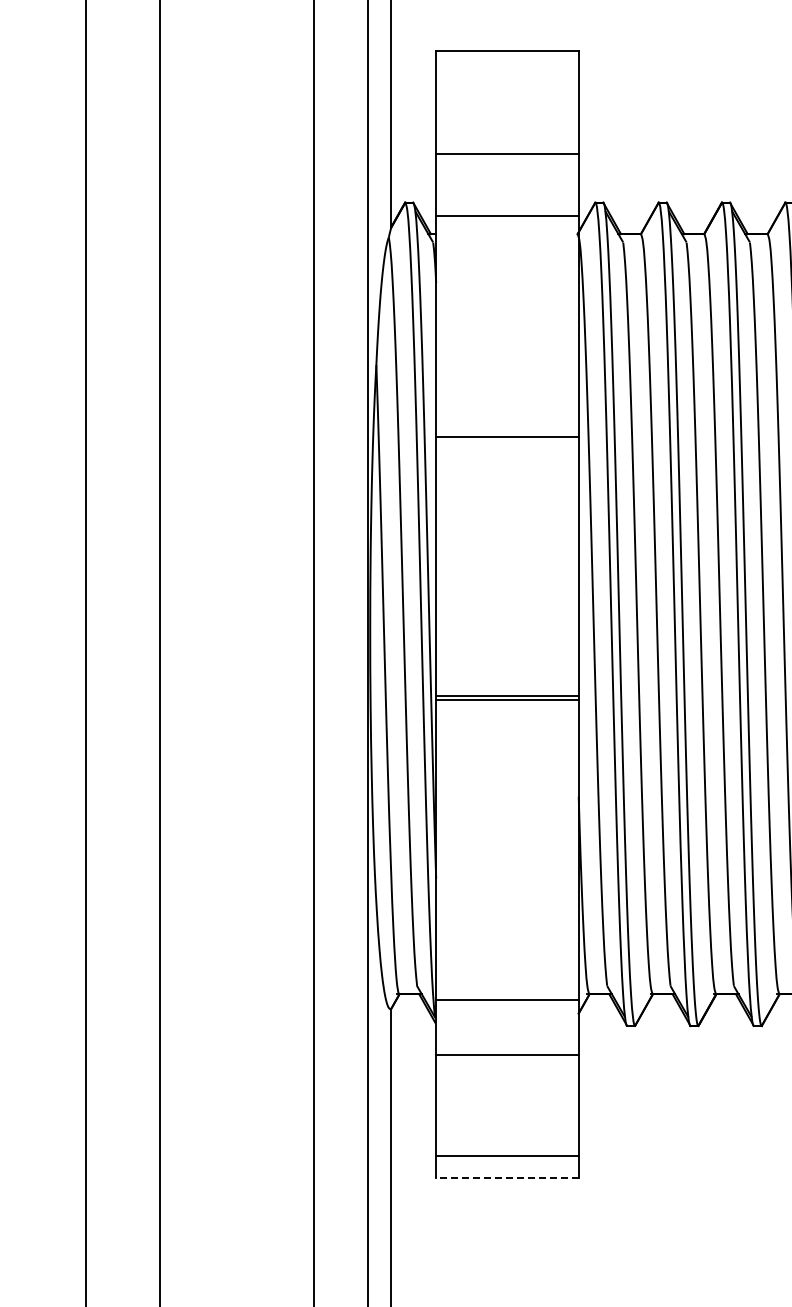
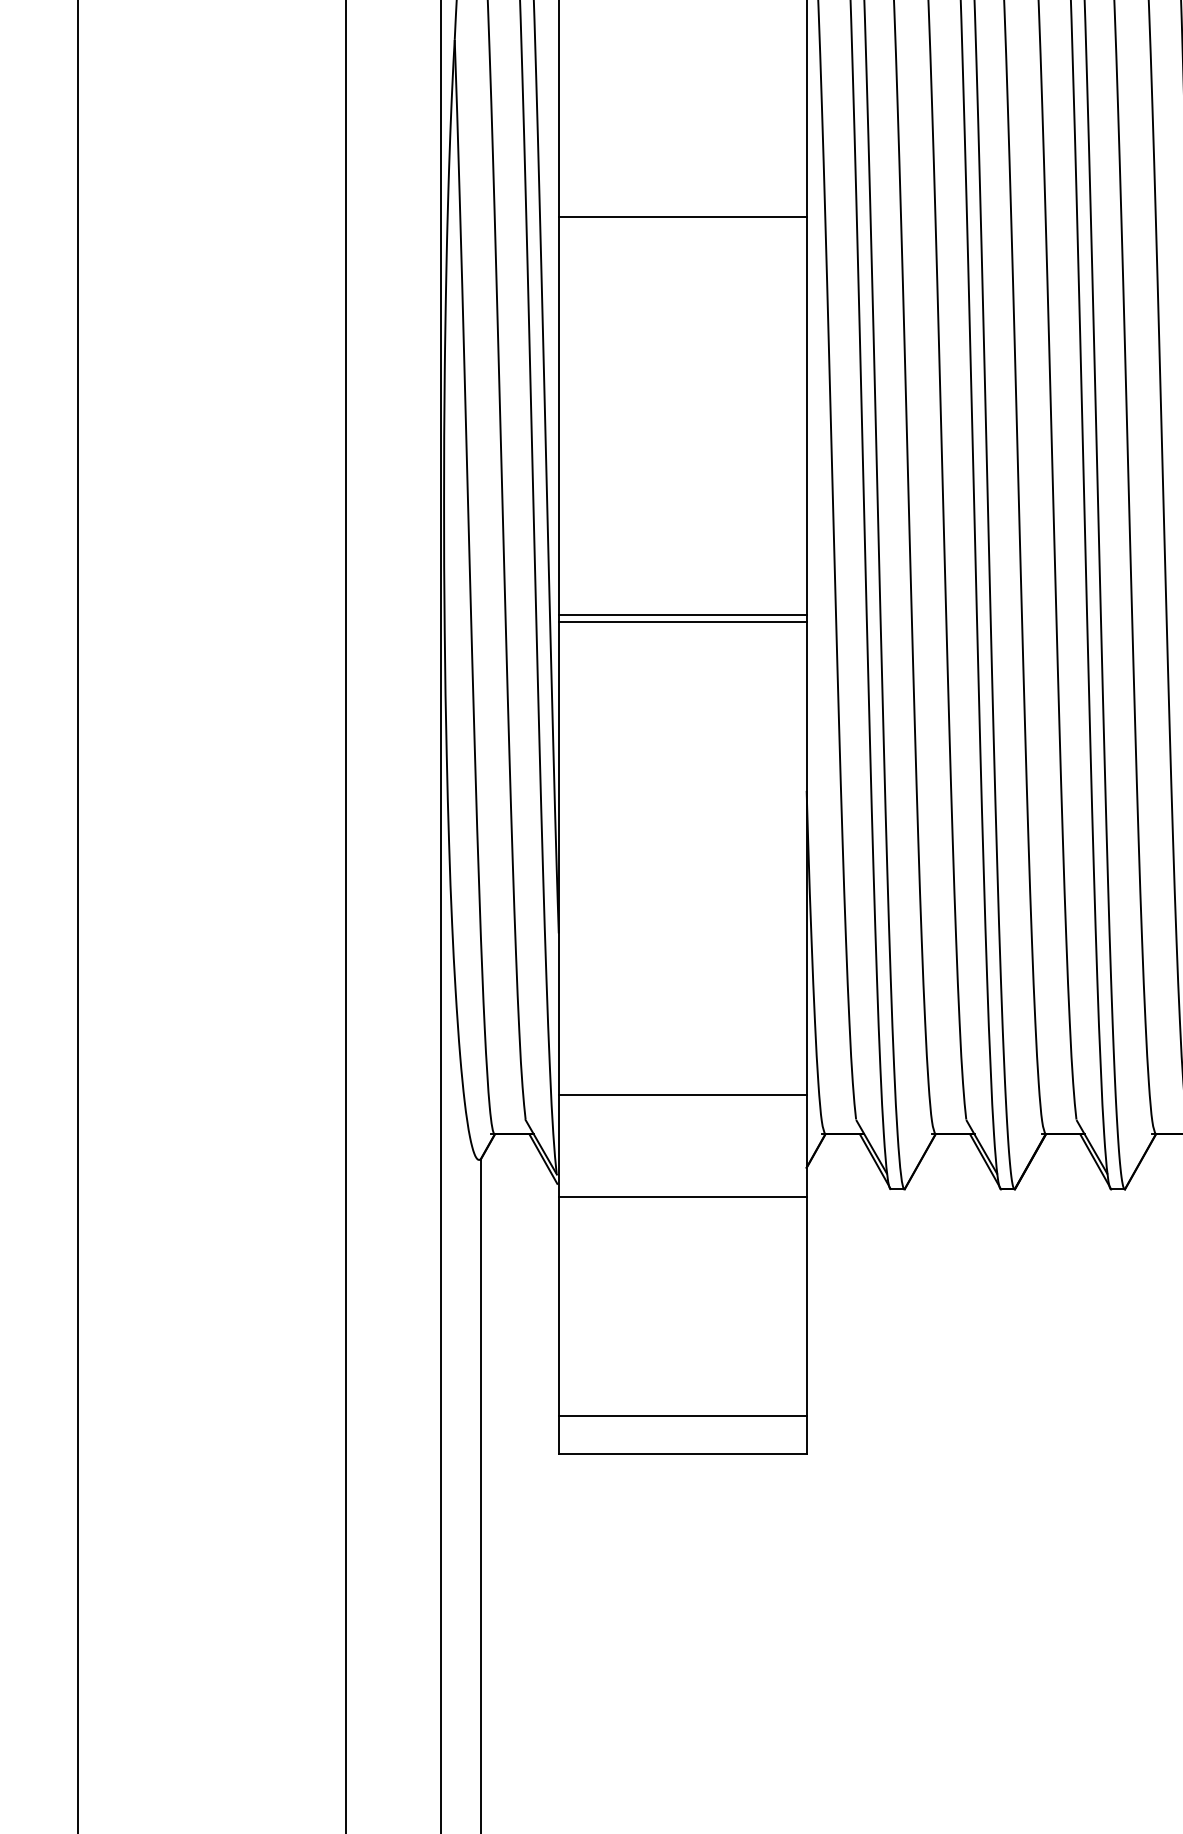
line: (507, 436) -> (682, 216), moved
line: (507, 999) -> (682, 1094), moved
line: (507, 1055) -> (682, 1197), moved
line: (506, 1177) -> (681, 1452), dashed -> solid

